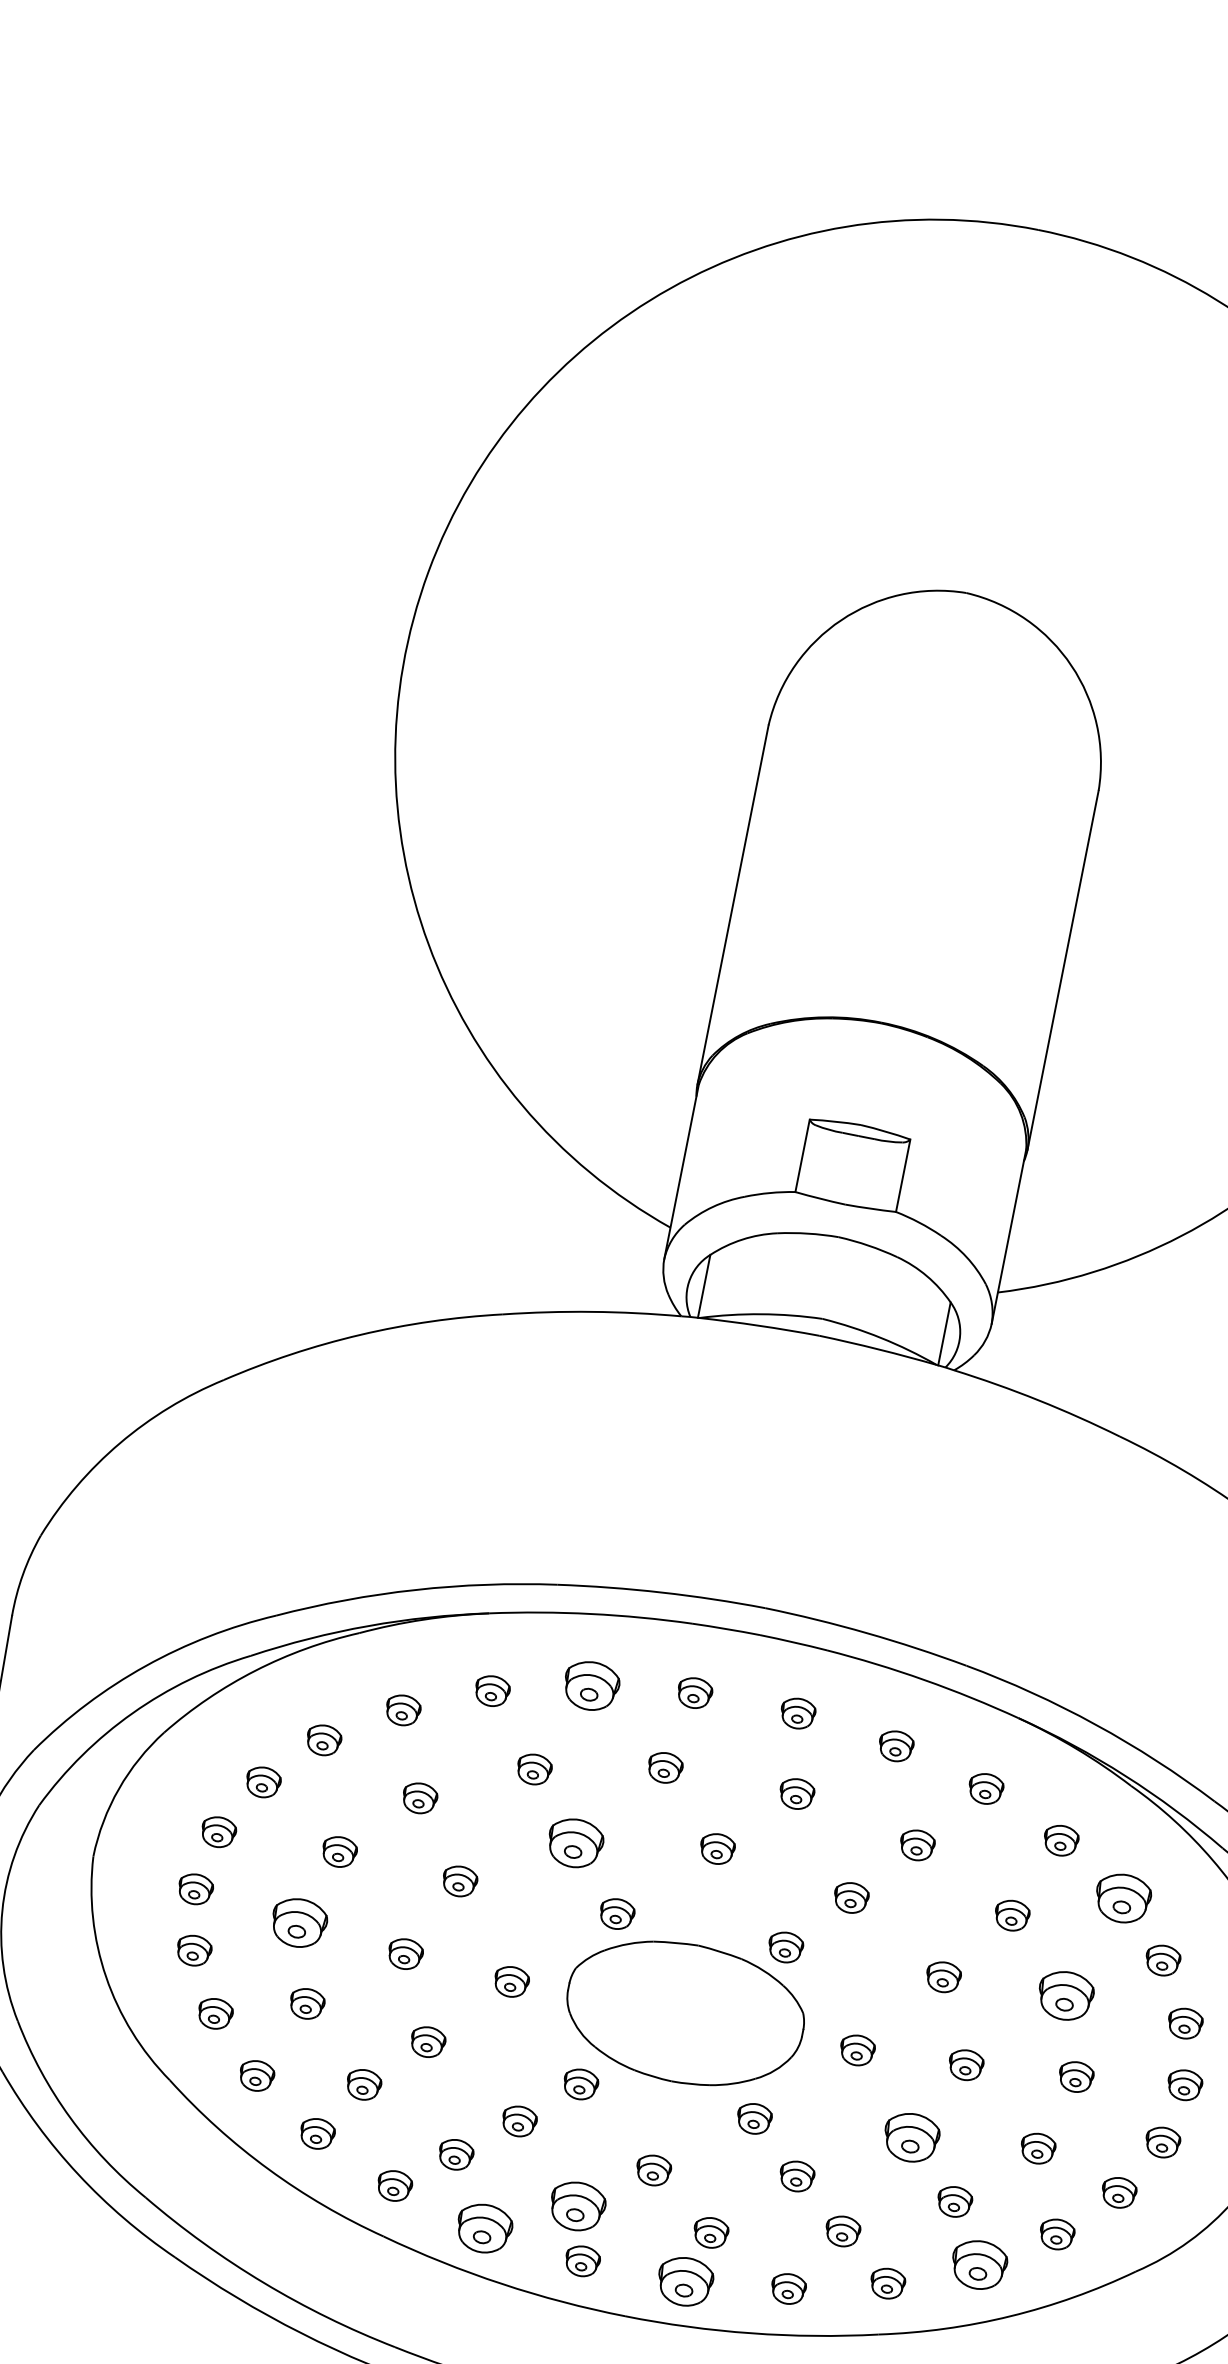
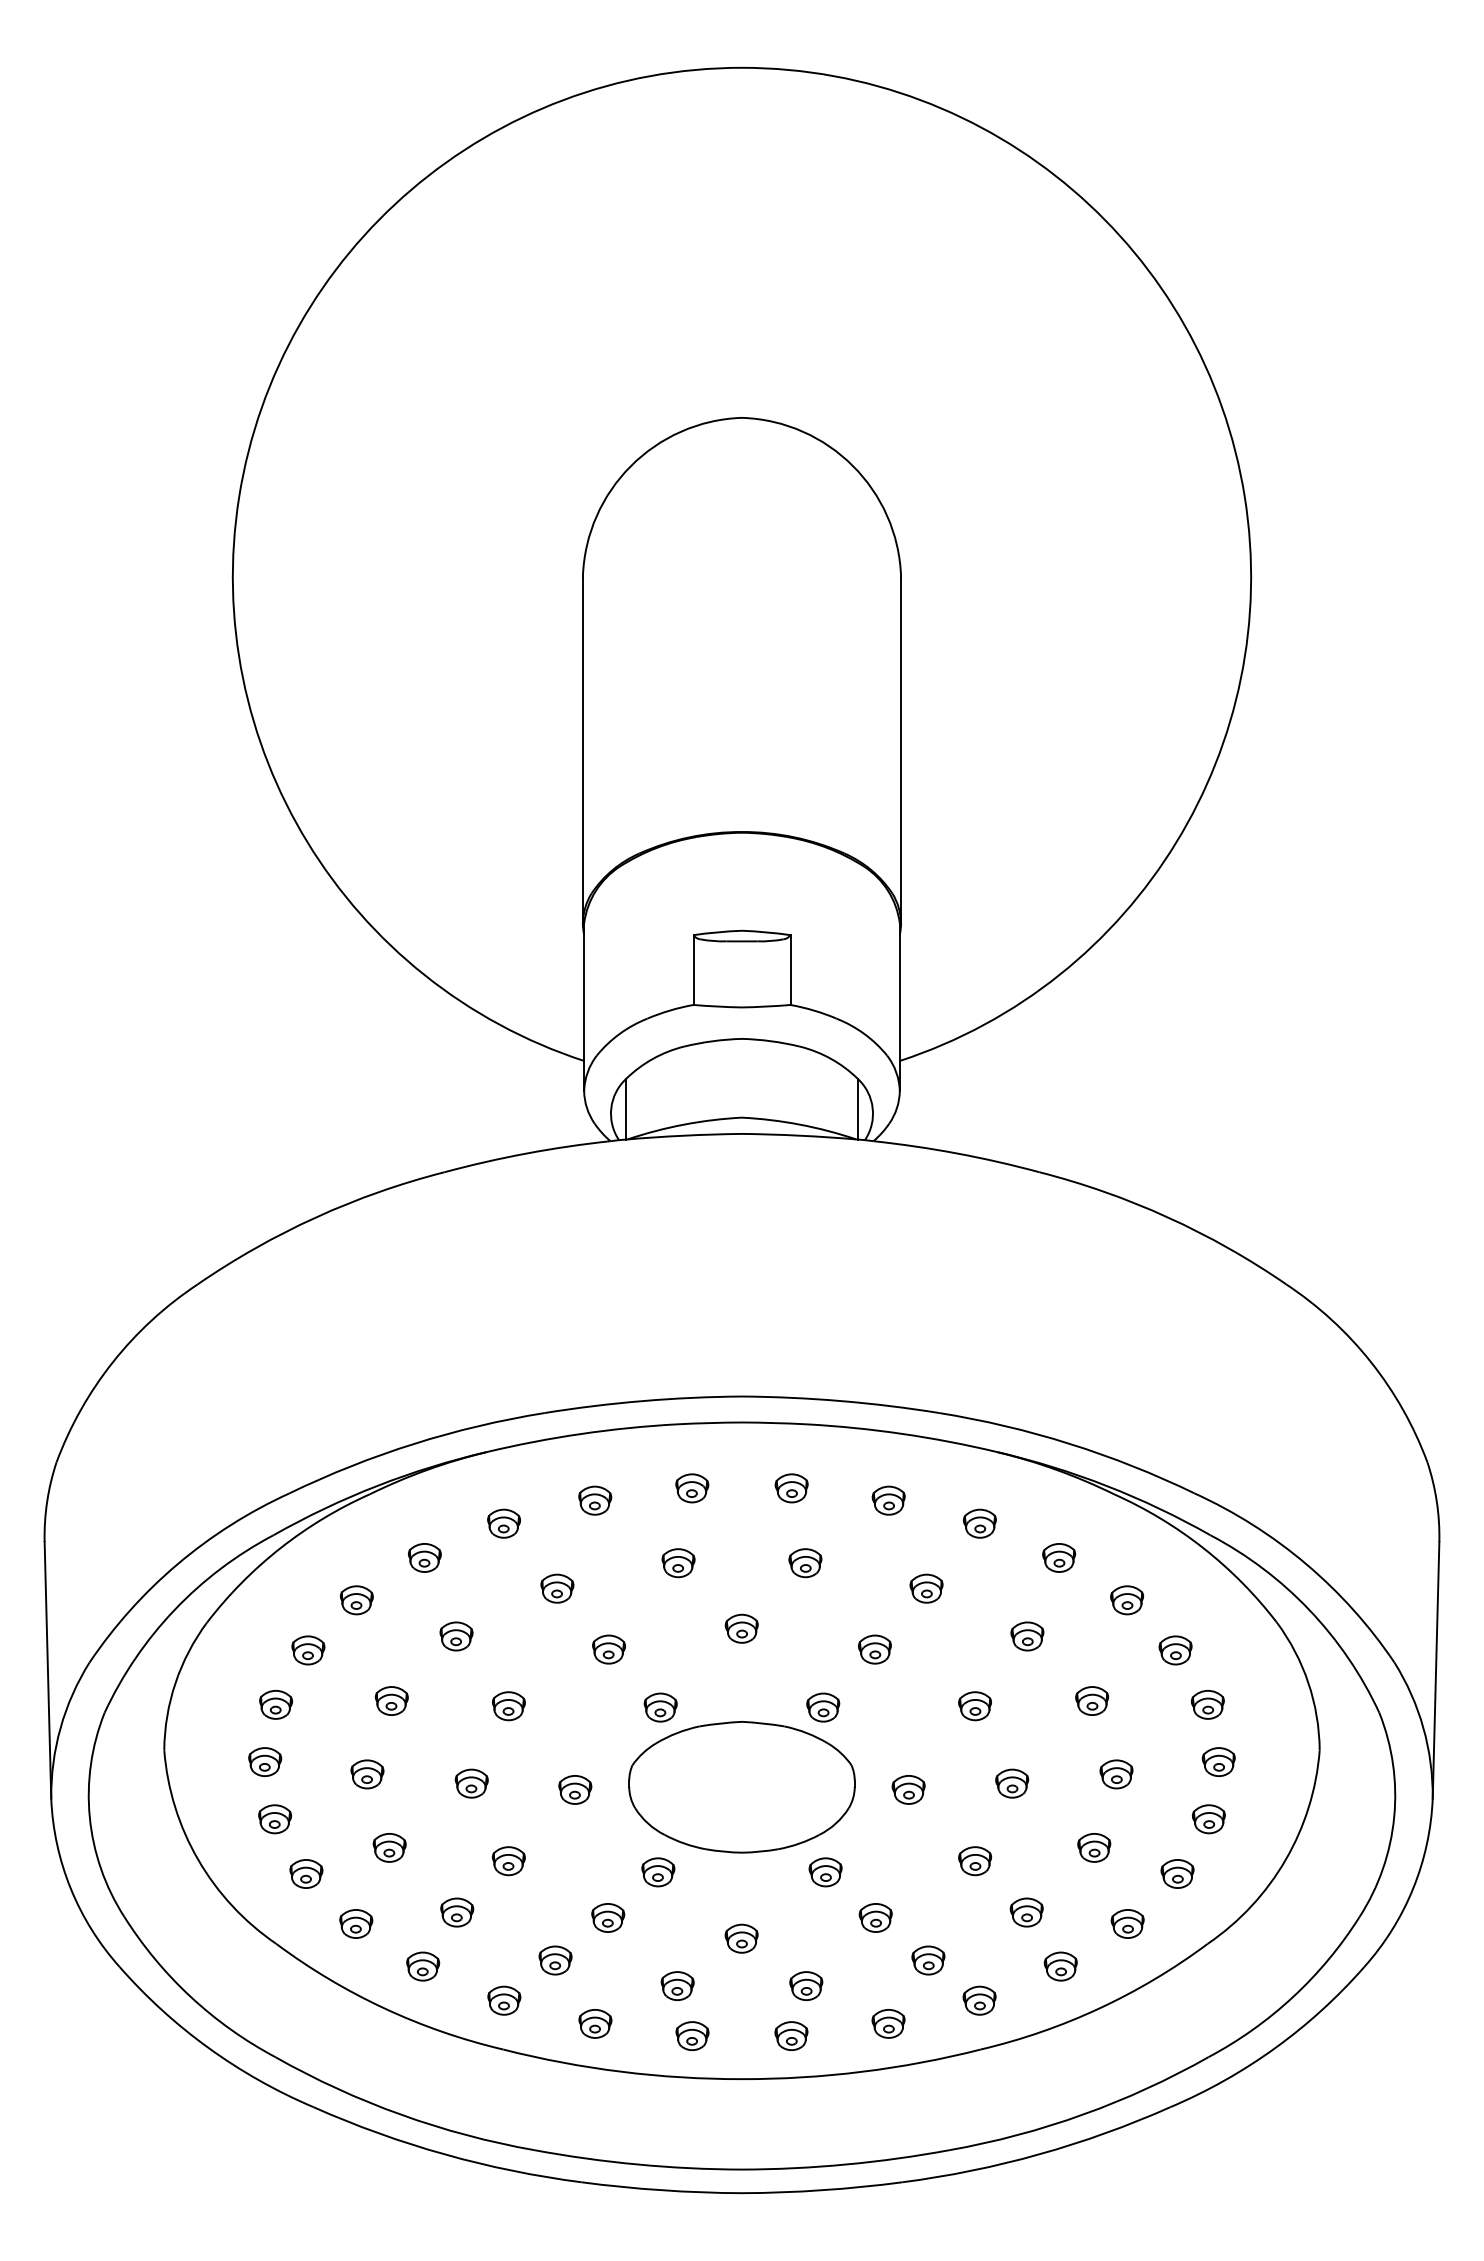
part: (591, 1685) -> (595, 1500), size x0.62
part: (574, 1843) -> (608, 1649), size x0.62
part: (1122, 1898) -> (1126, 1600), size x0.62
part: (299, 1923) -> (367, 1774), size x0.62
part: (1066, 1995) -> (1092, 1700), size x0.62
part: (912, 2138) -> (975, 1861), size x0.62
part: (577, 2205) -> (677, 1985), size x0.62
part: (484, 2228) -> (595, 2023), size x0.62
part: (978, 2264) -> (1060, 1966), size x0.62
part: (685, 2281) -> (791, 2035), size x0.62

